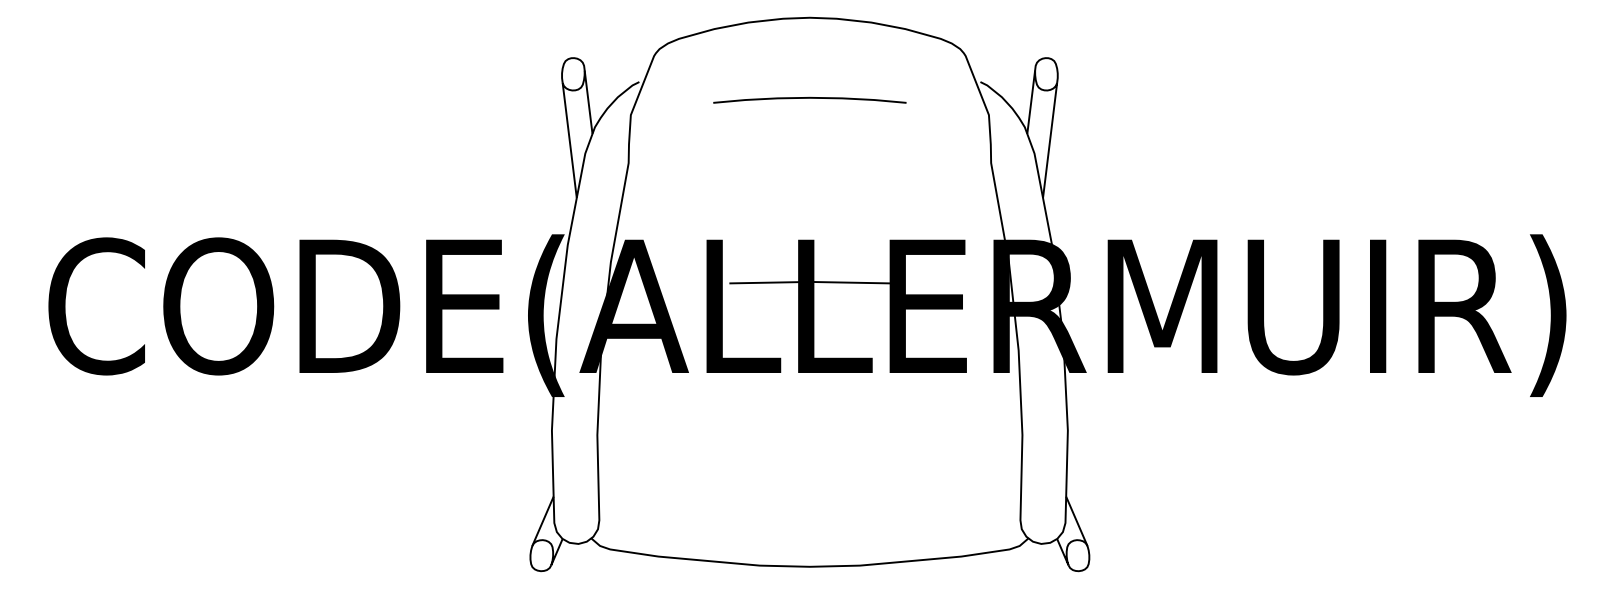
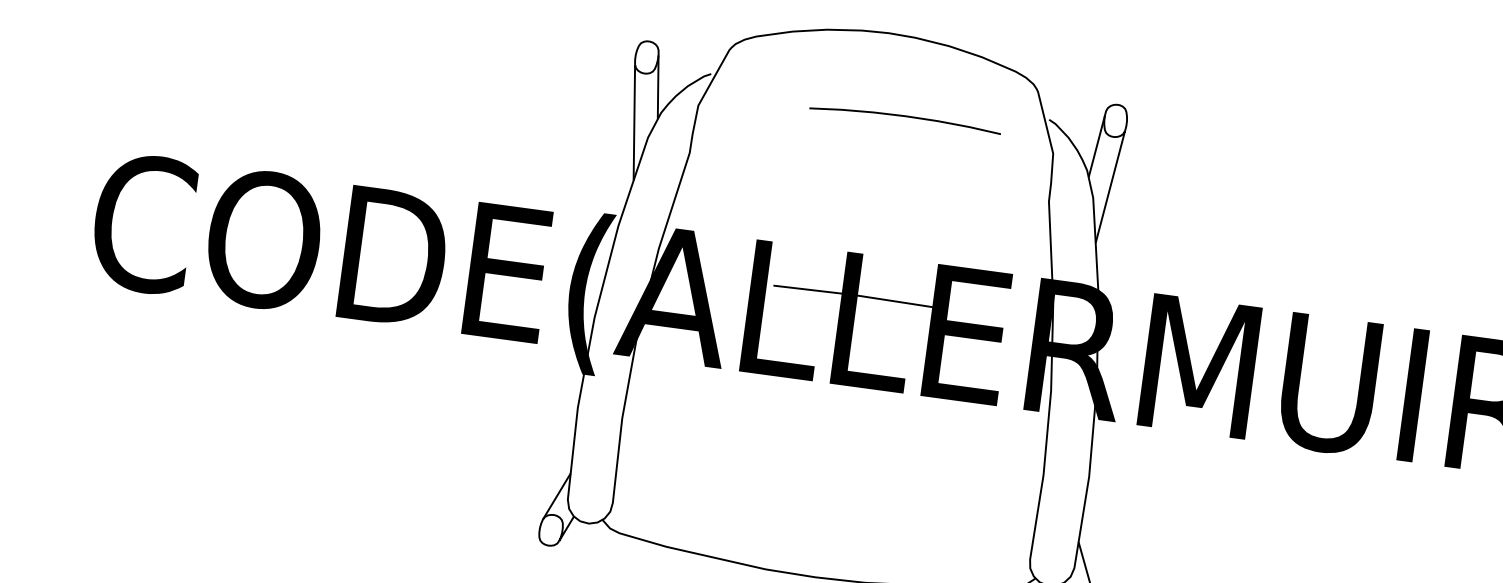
curve: (809, 98) -> (905, 116), moved

